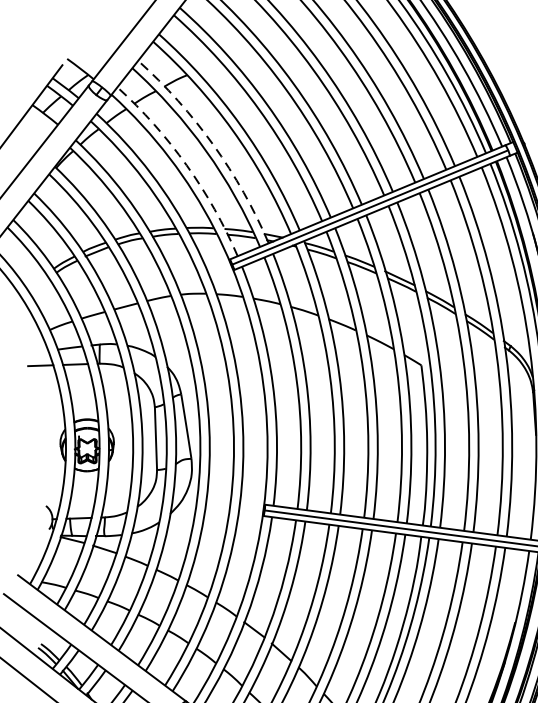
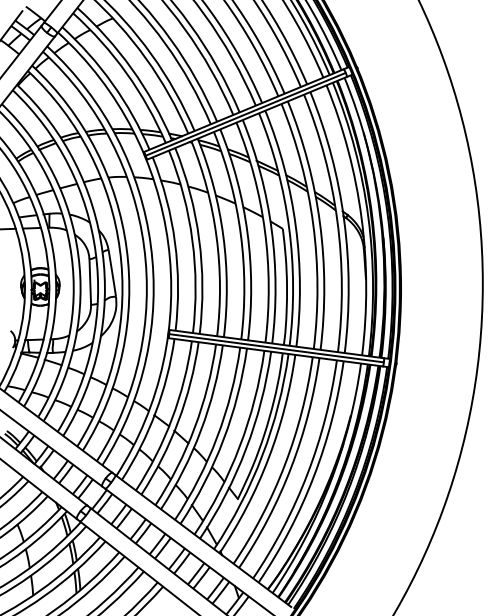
arc: (212, 145) -> (131, 69), dashed -> solid
arc: (186, 164) -> (112, 83), dashed -> solid

